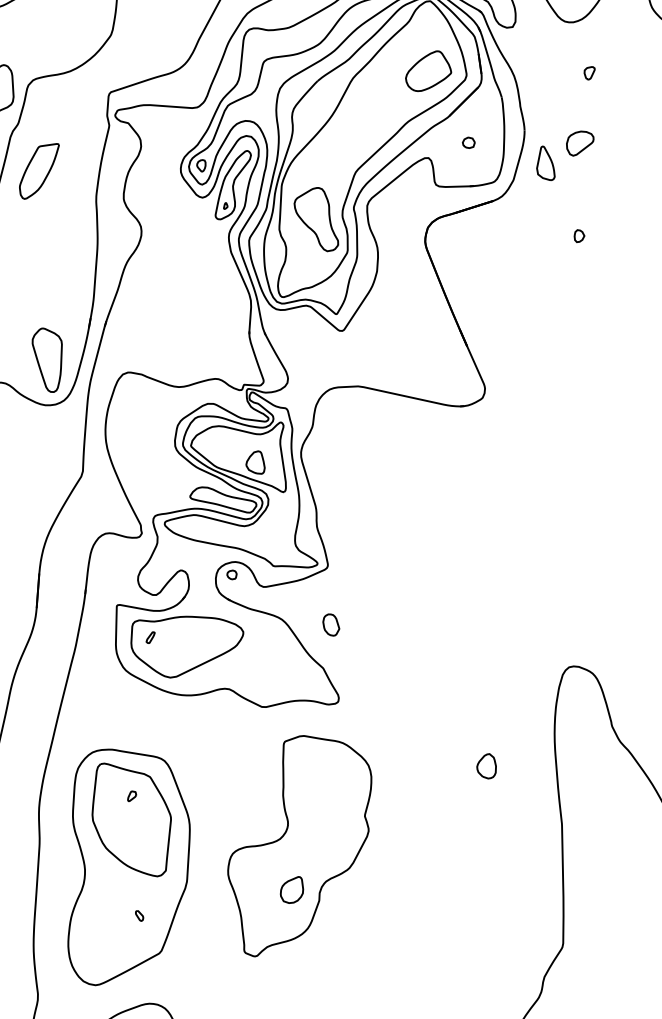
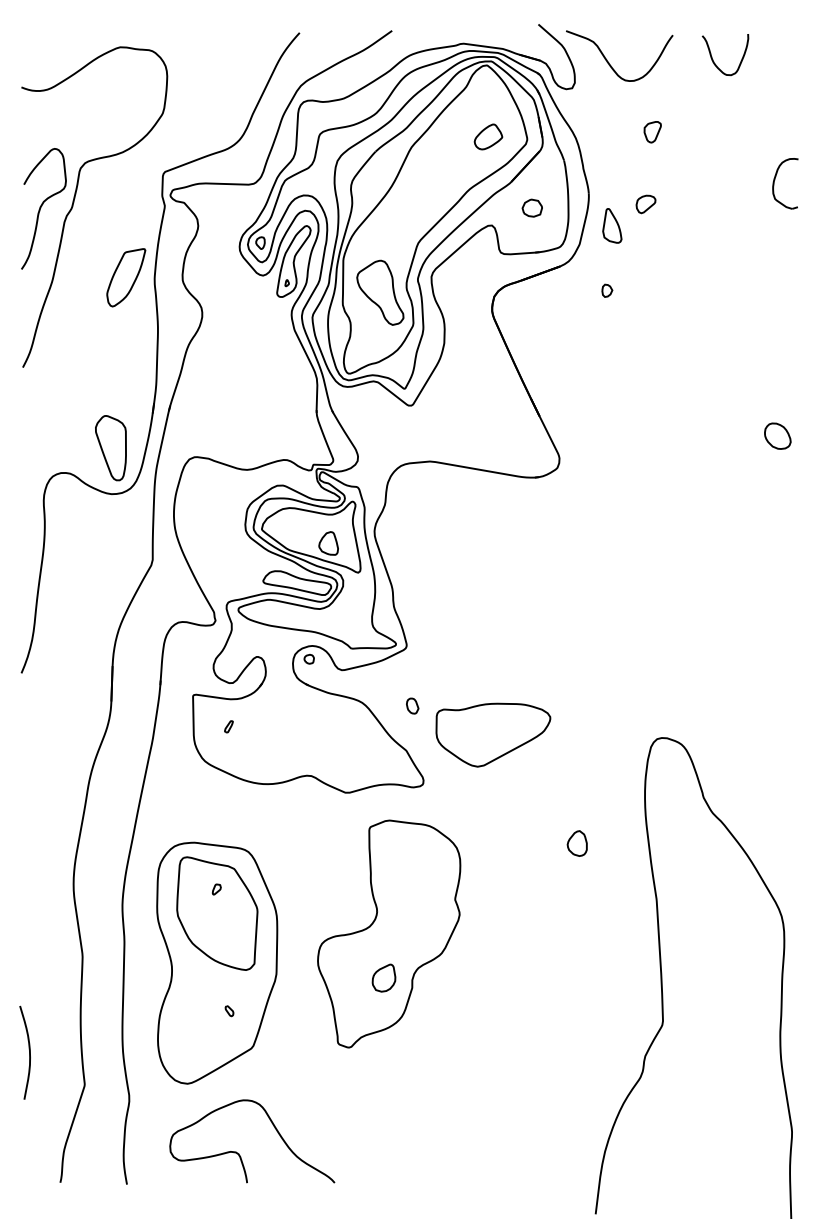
part: (428, 70) -> (488, 136), size x0.6
part: (589, 72) -> (652, 131), size x1.6
part: (468, 143) -> (532, 208), size x1.6
part: (579, 143) -> (645, 204), size x0.7
part: (39, 171) -> (126, 277), moved
part: (579, 235) -> (607, 290), moved
part: (331, 624) -> (412, 705), size x0.7
part: (187, 646) -> (493, 734), moved

